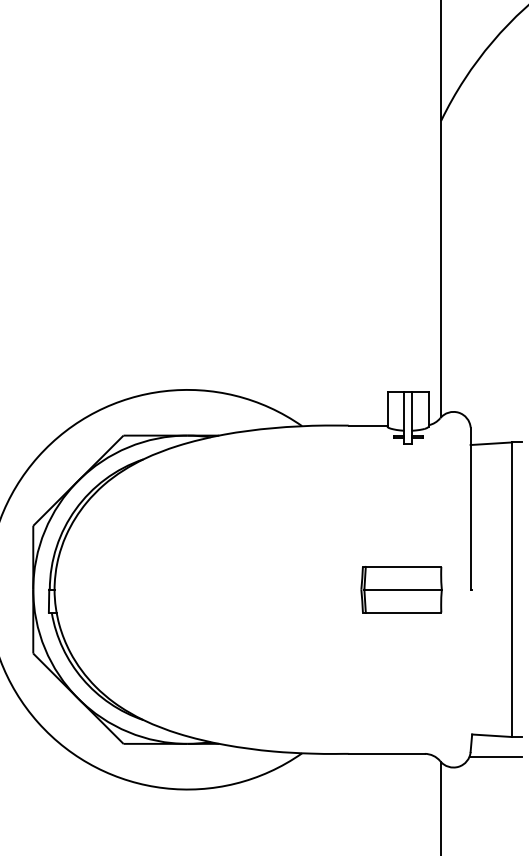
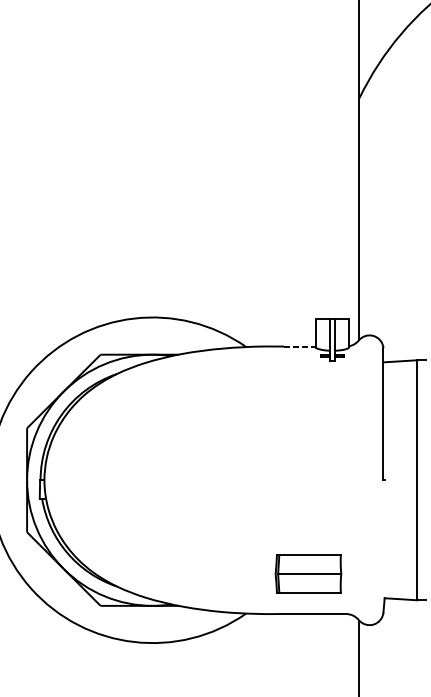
line: (368, 425) -> (300, 346), solid -> dashed
part: (401, 589) -> (308, 573), moved
line: (495, 756) -> (403, 616), removed

